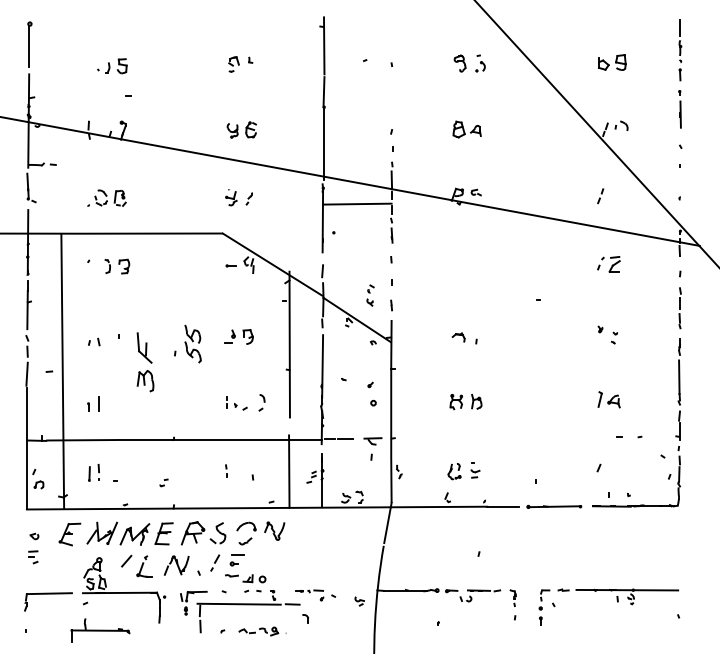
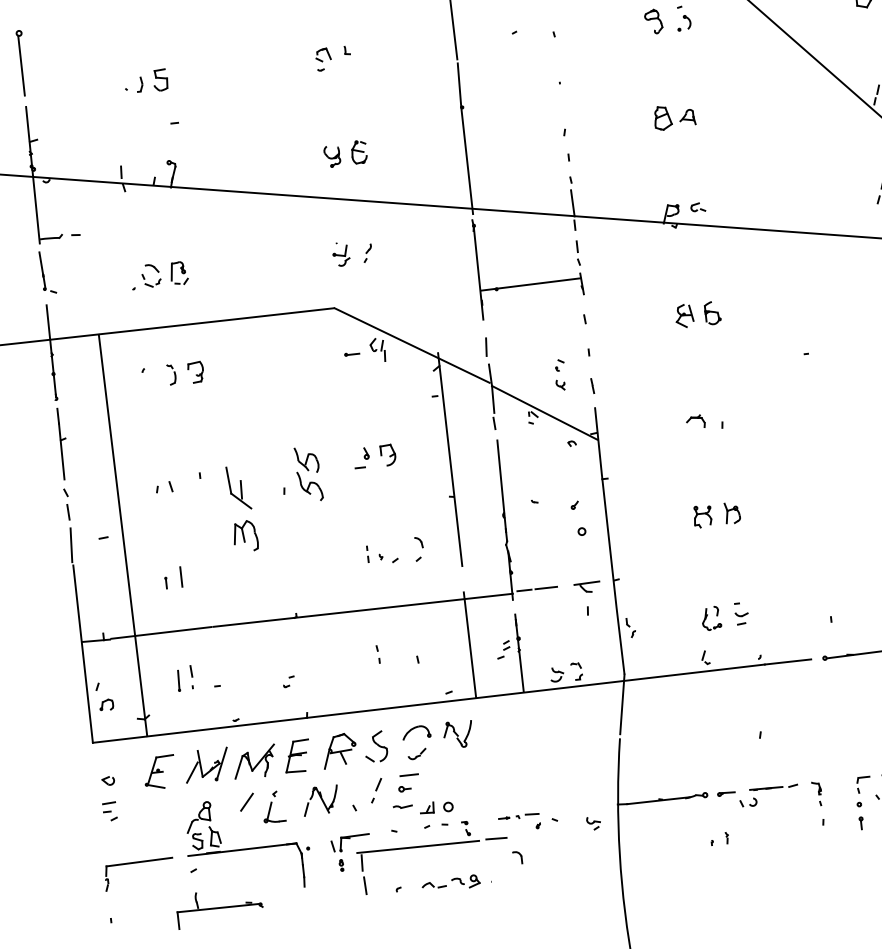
line: (357, 203) -> (530, 283), moved
part: (468, 264) -> (698, 313), added
part: (448, 621) -> (726, 838), added

